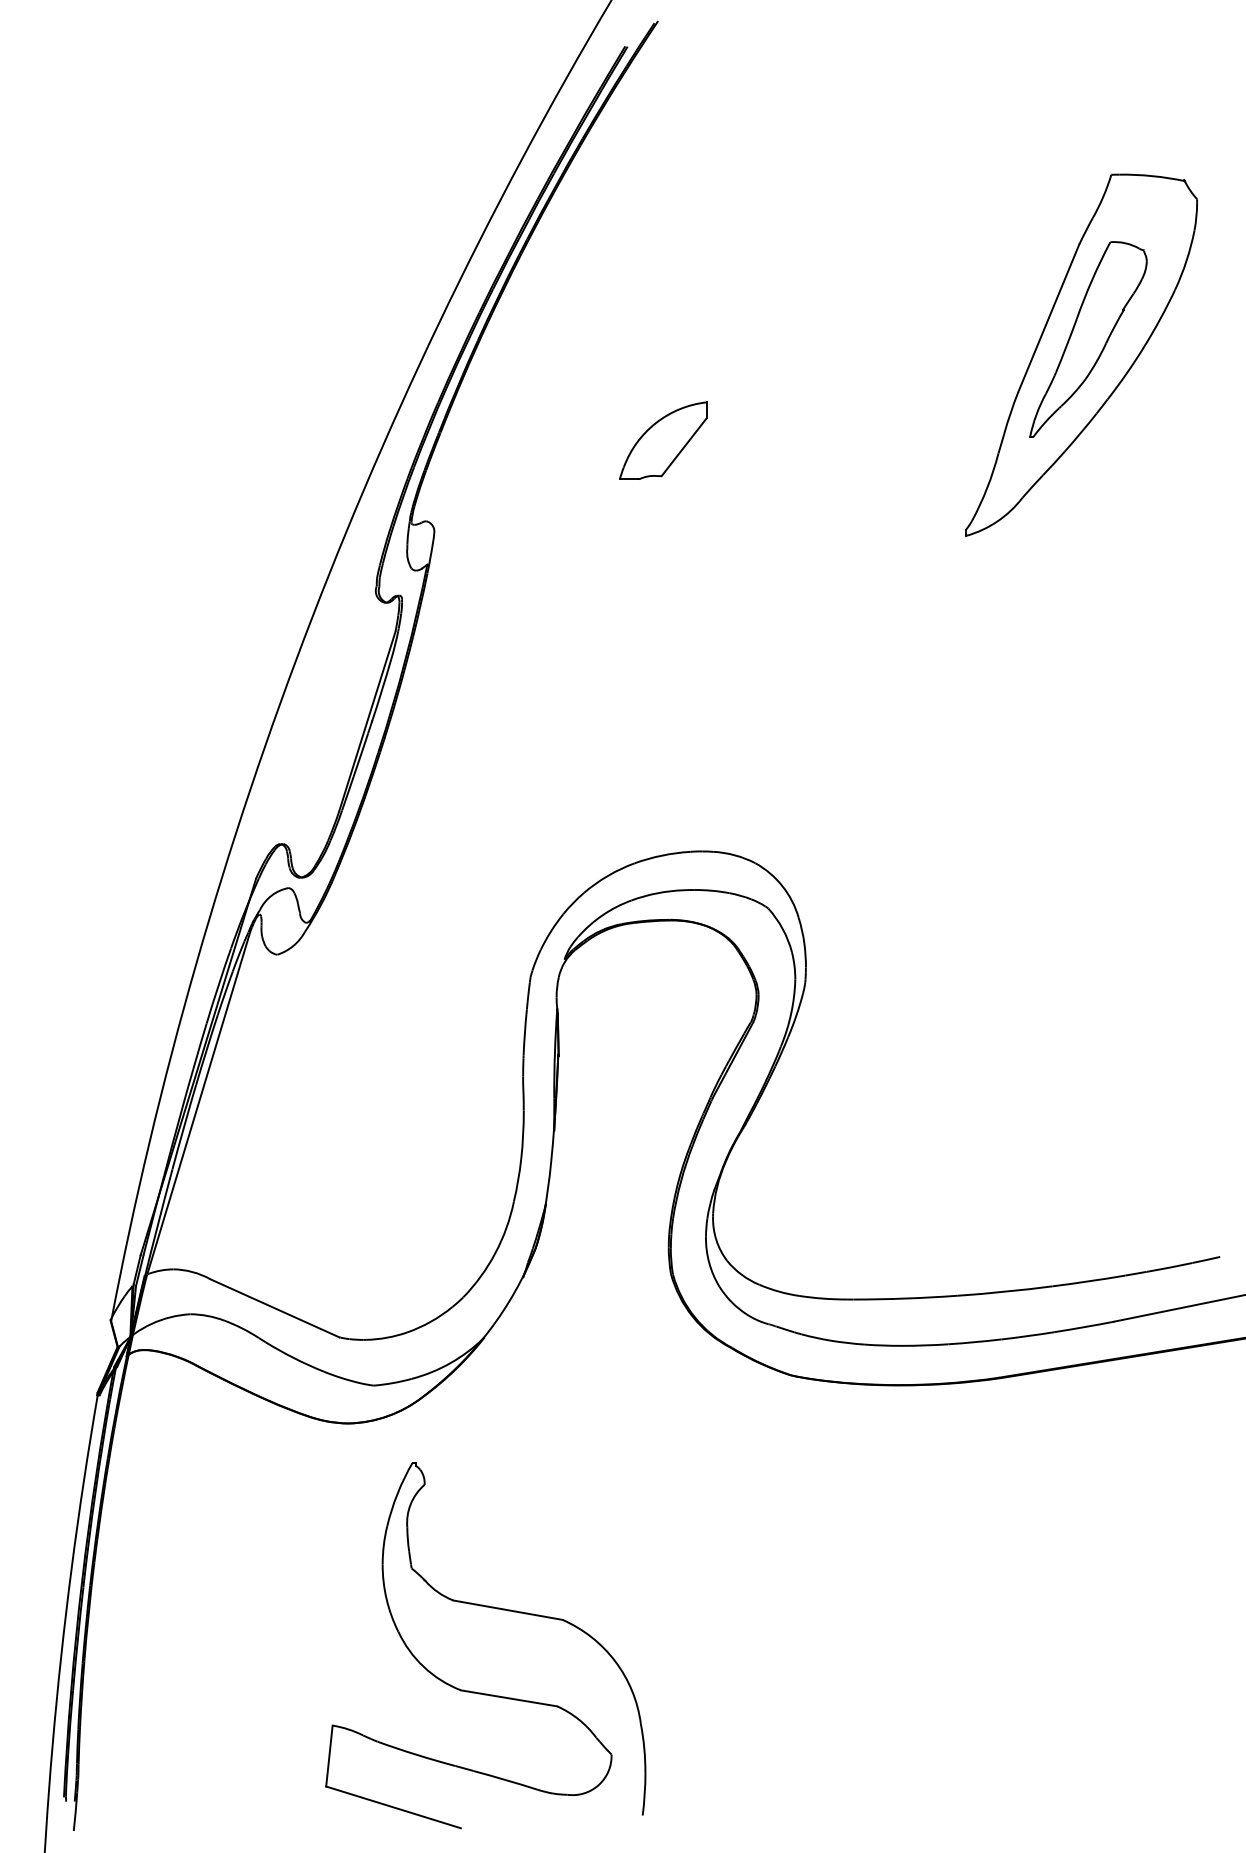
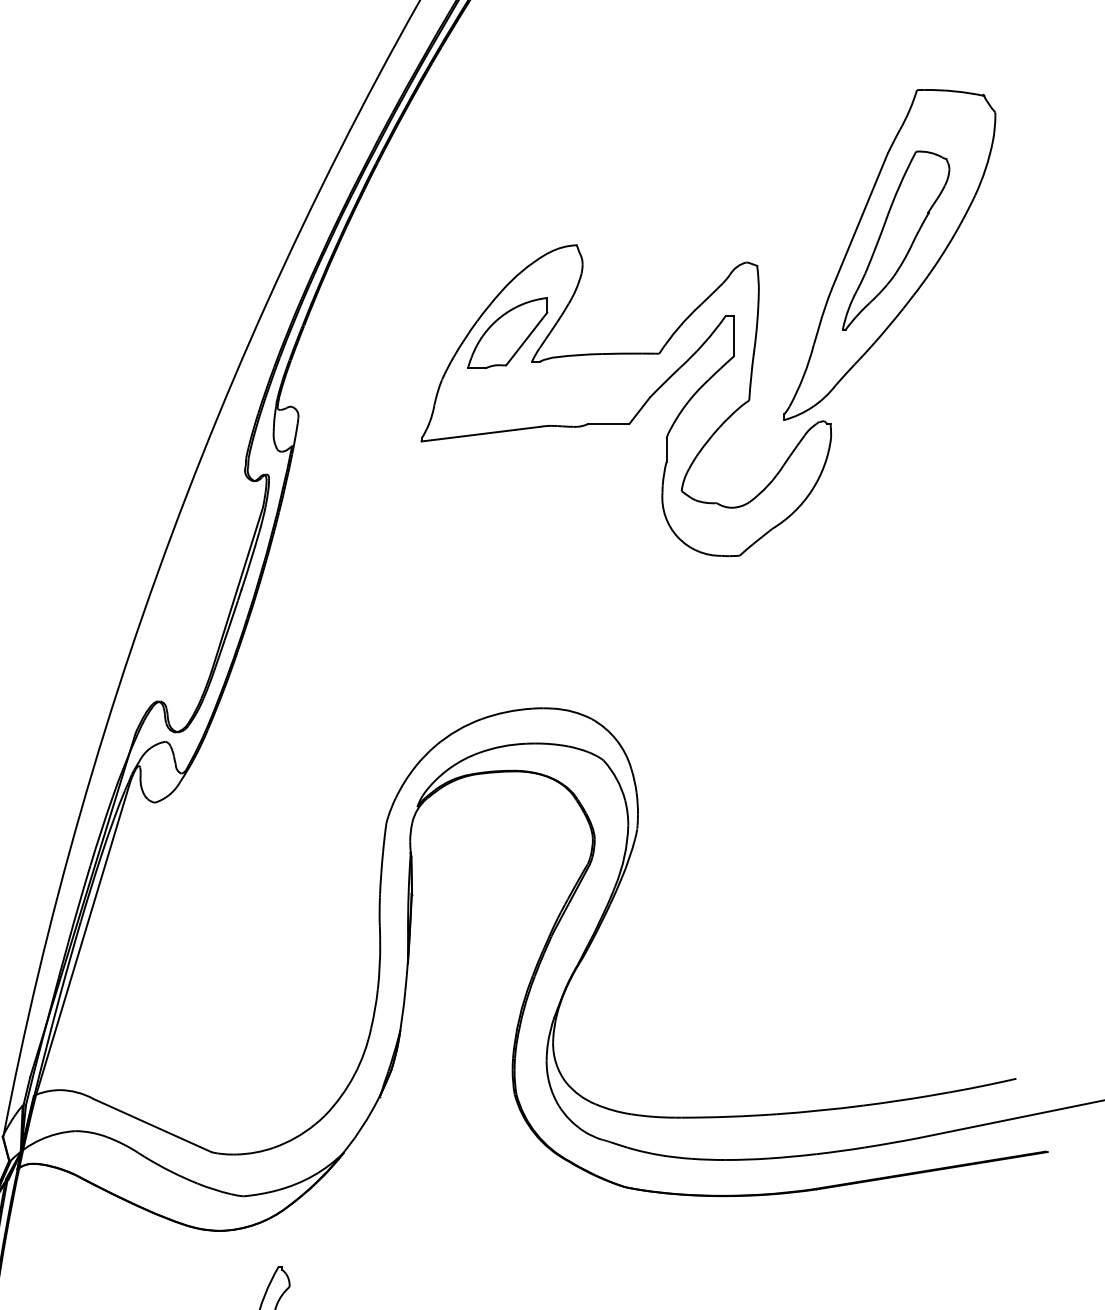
part: (793, 514) -> (626, 400), added

